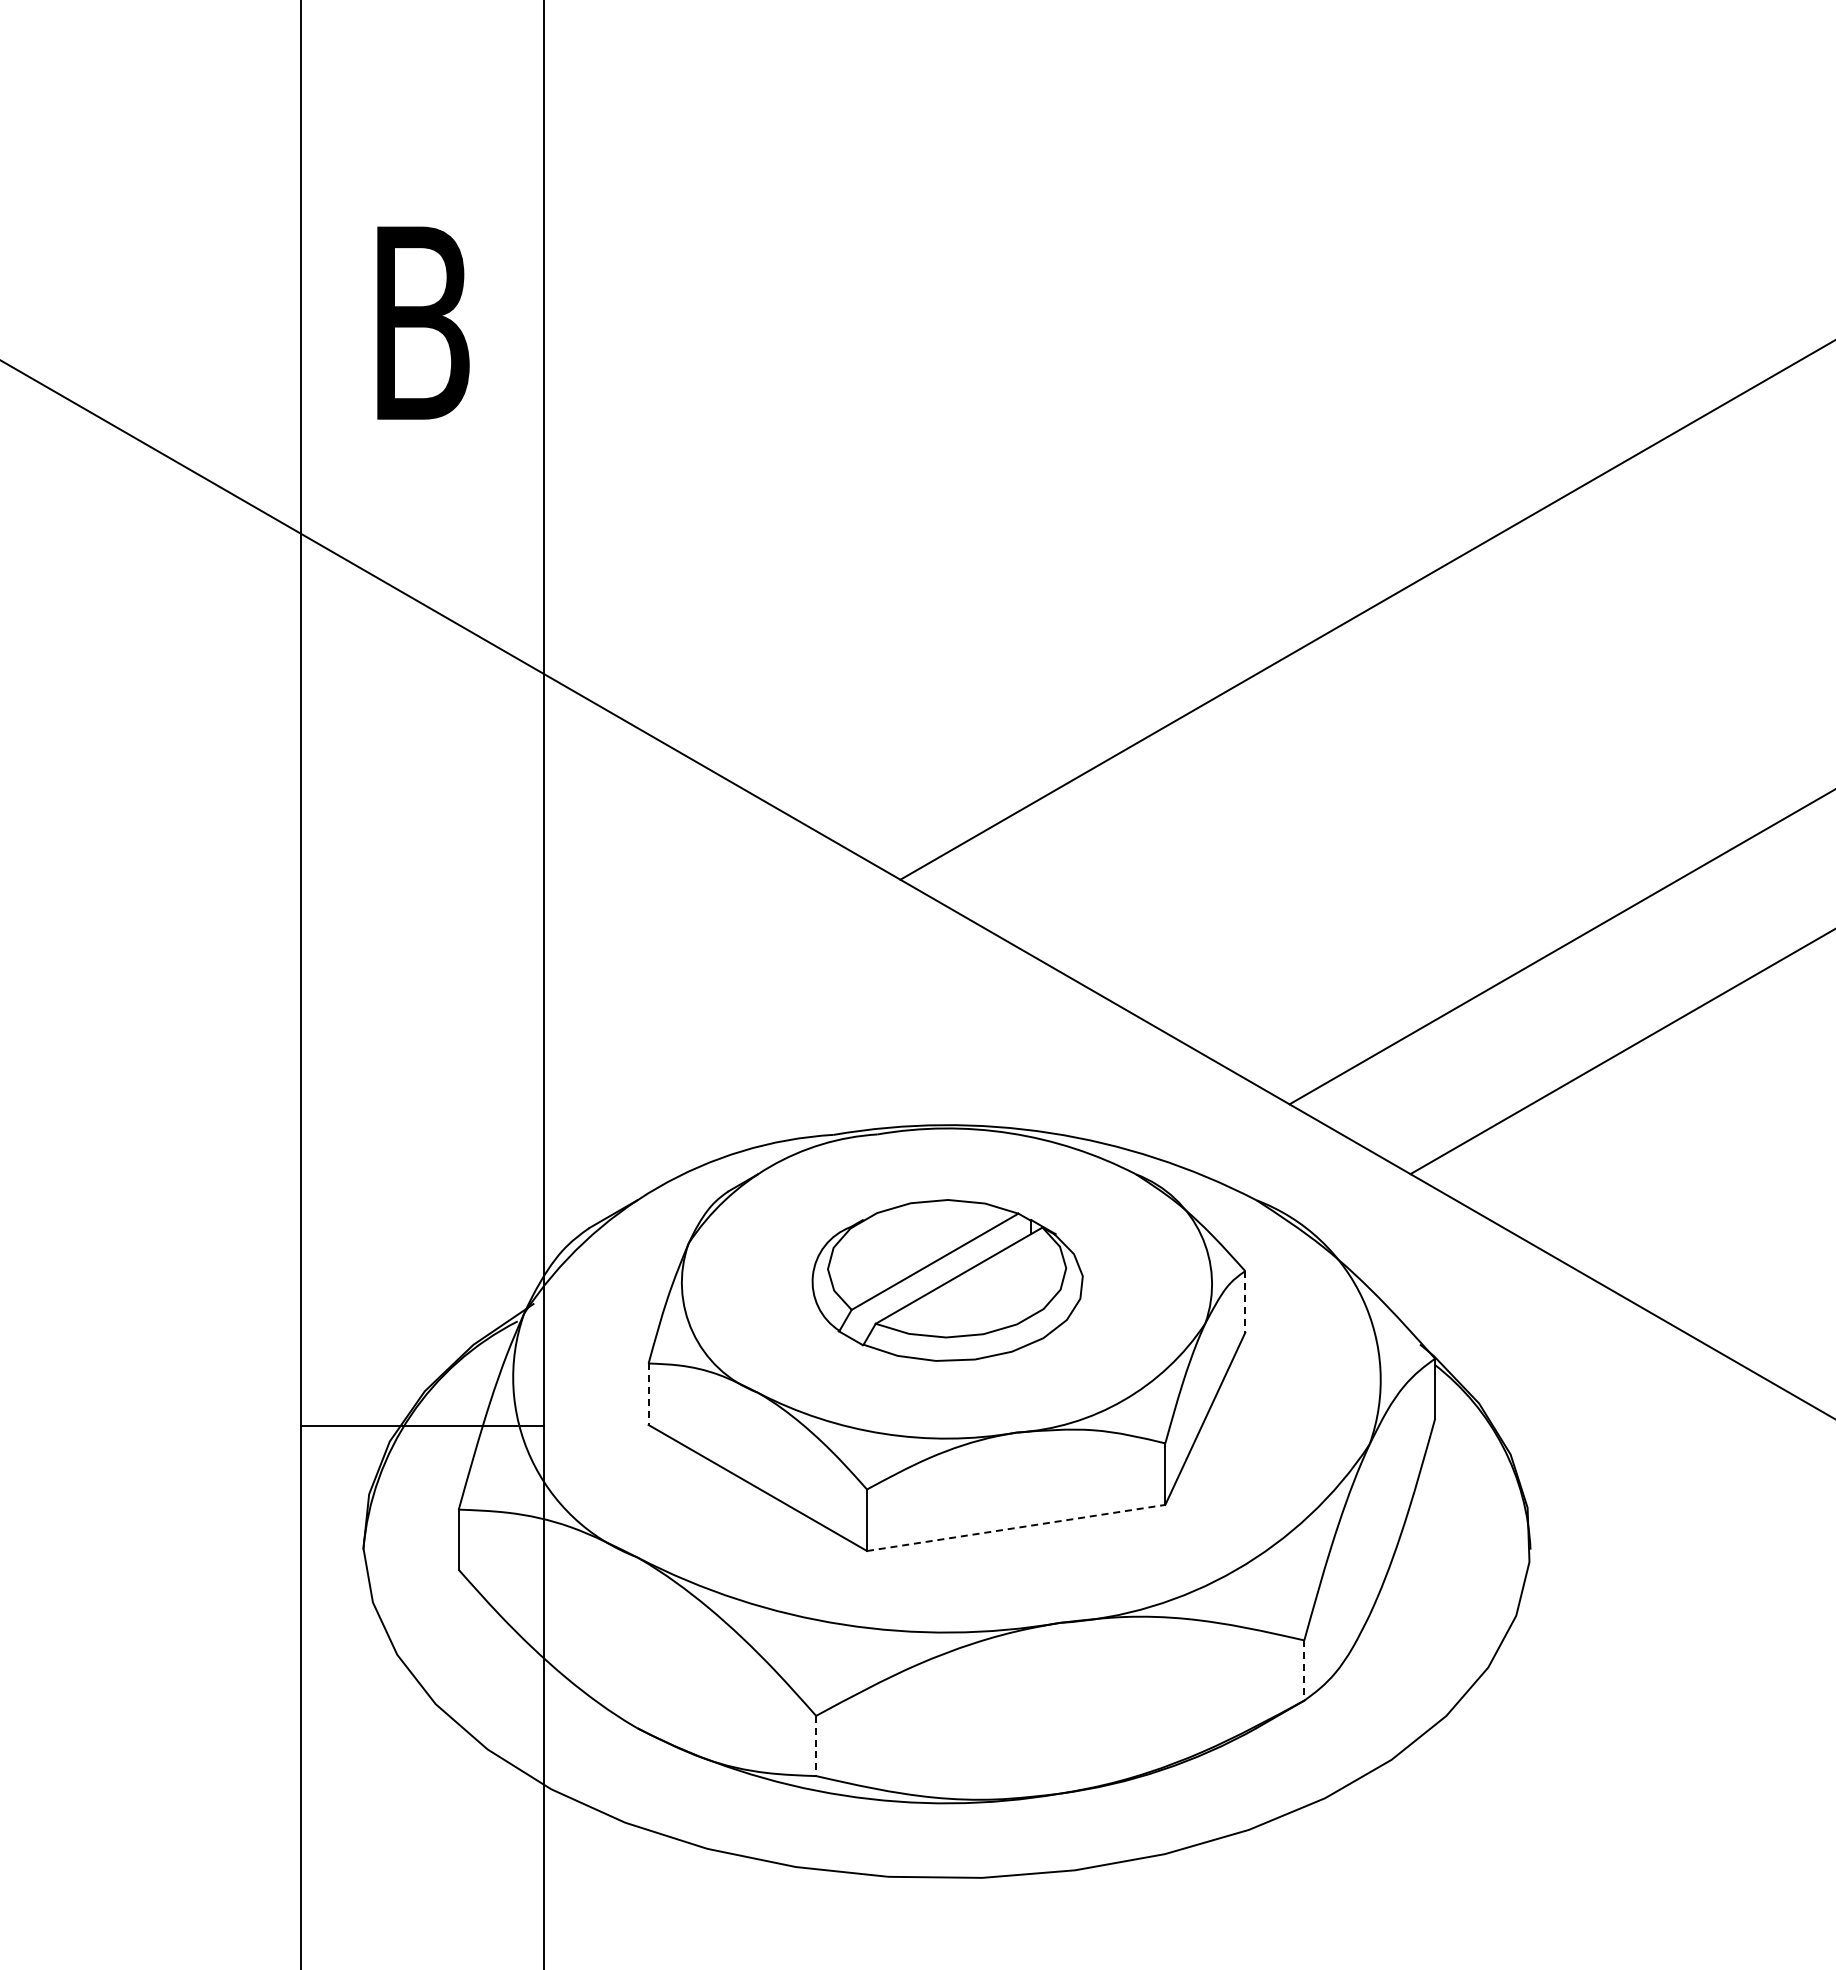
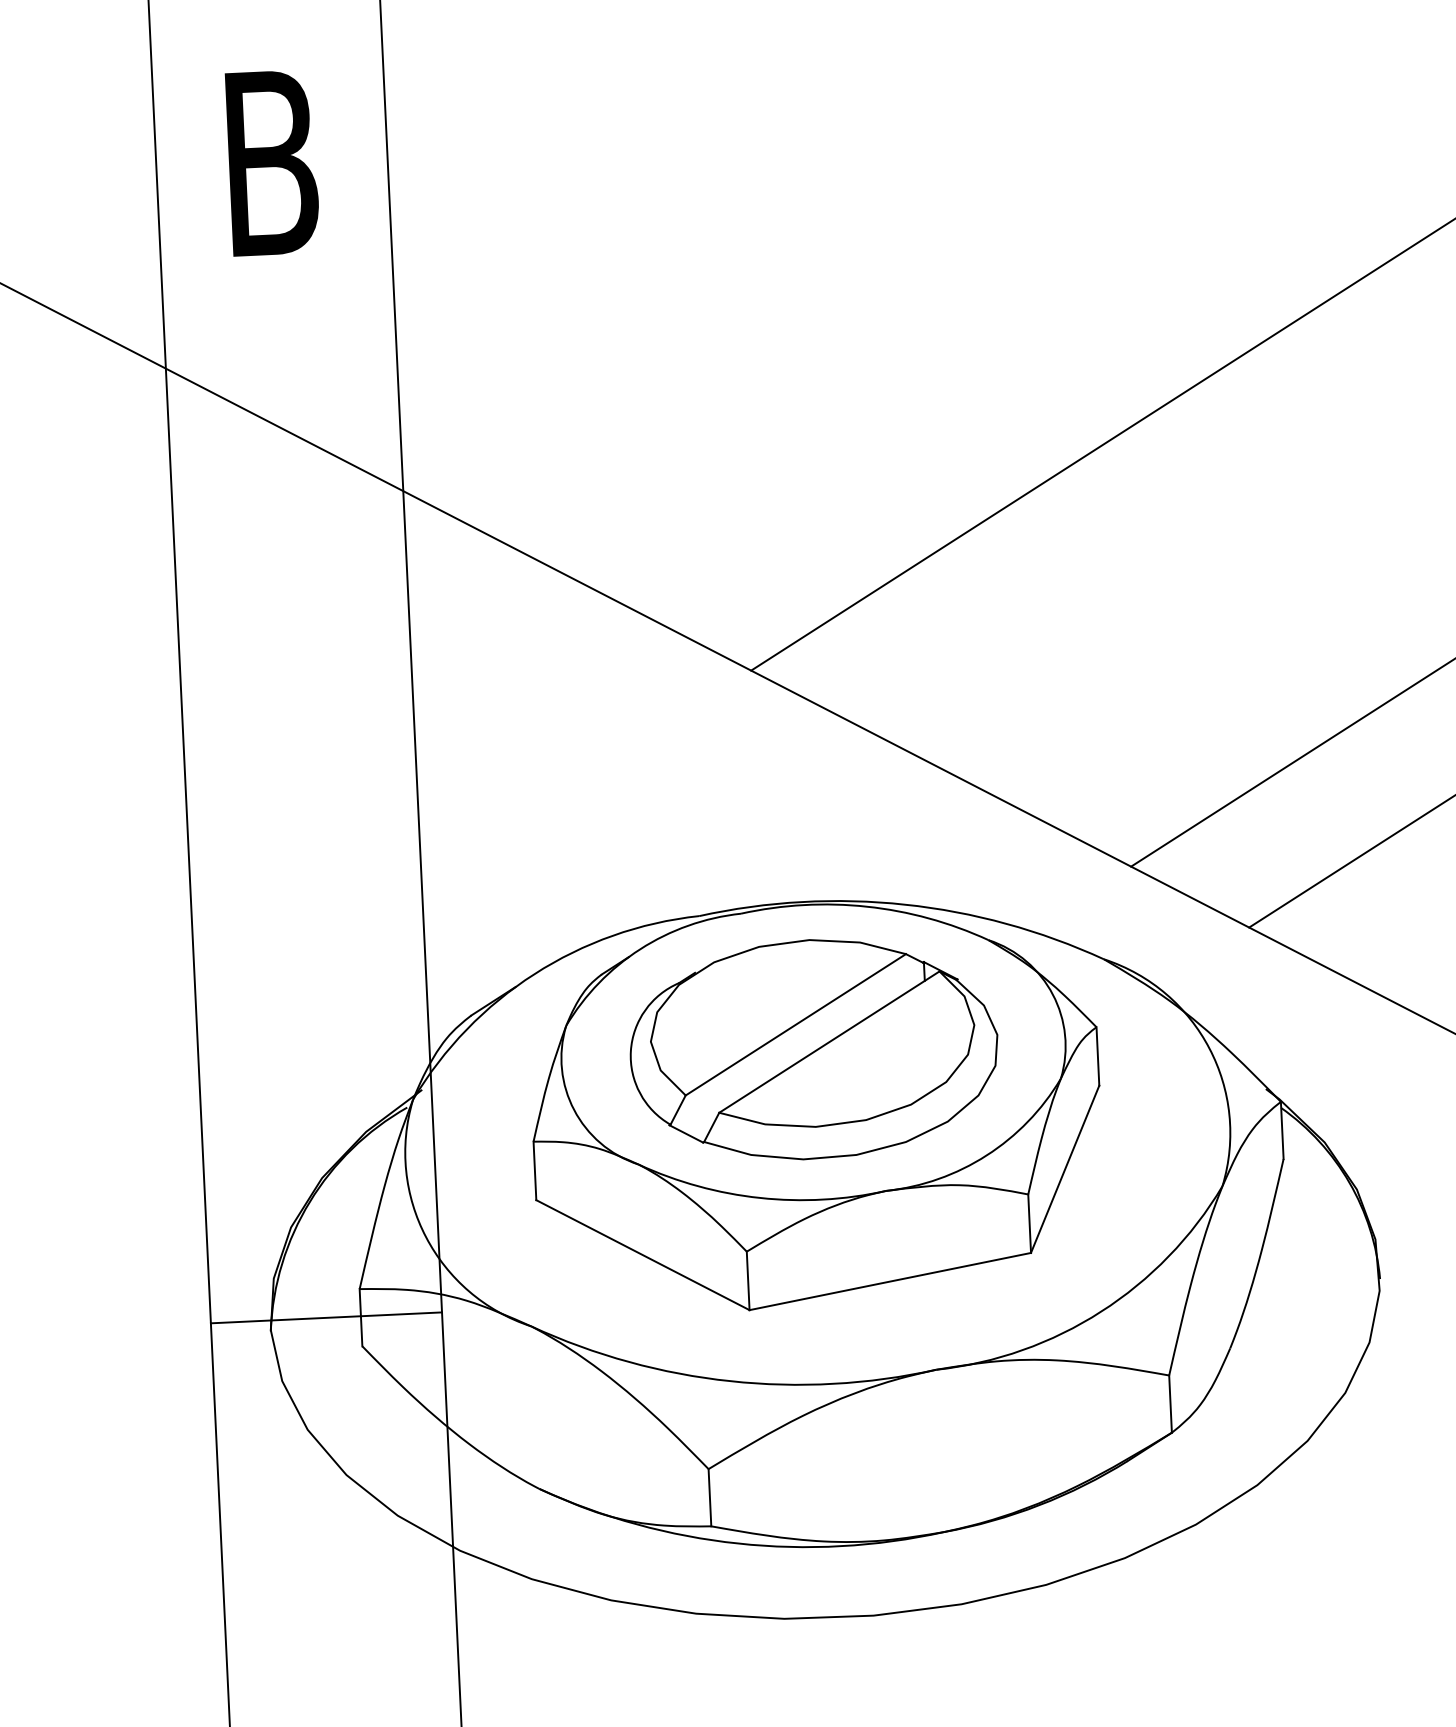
part: (947, 1280) -> (813, 1049), size x1.43
line: (1245, 1301) -> (1098, 1056), dashed -> solid
line: (648, 1394) -> (534, 1171), dashed -> solid
line: (422, 1426) -> (326, 1318), moved
line: (1016, 1527) -> (890, 1281), dashed -> solid
line: (1304, 1671) -> (1170, 1405), dashed -> solid
line: (816, 1746) -> (710, 1498), dashed -> solid

